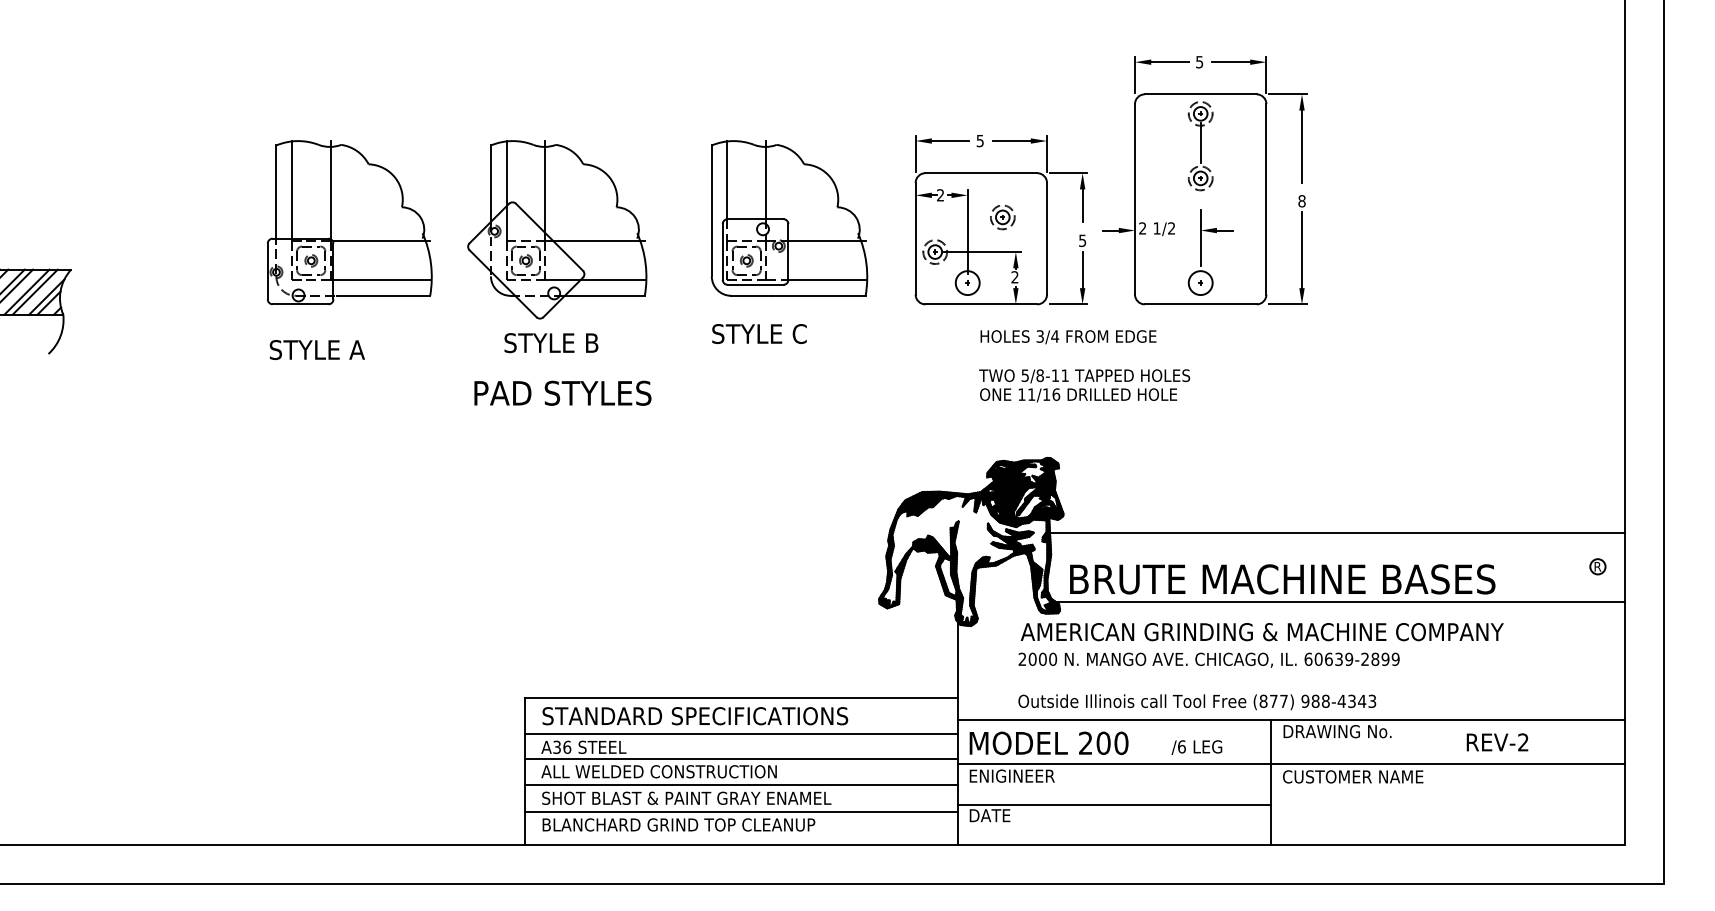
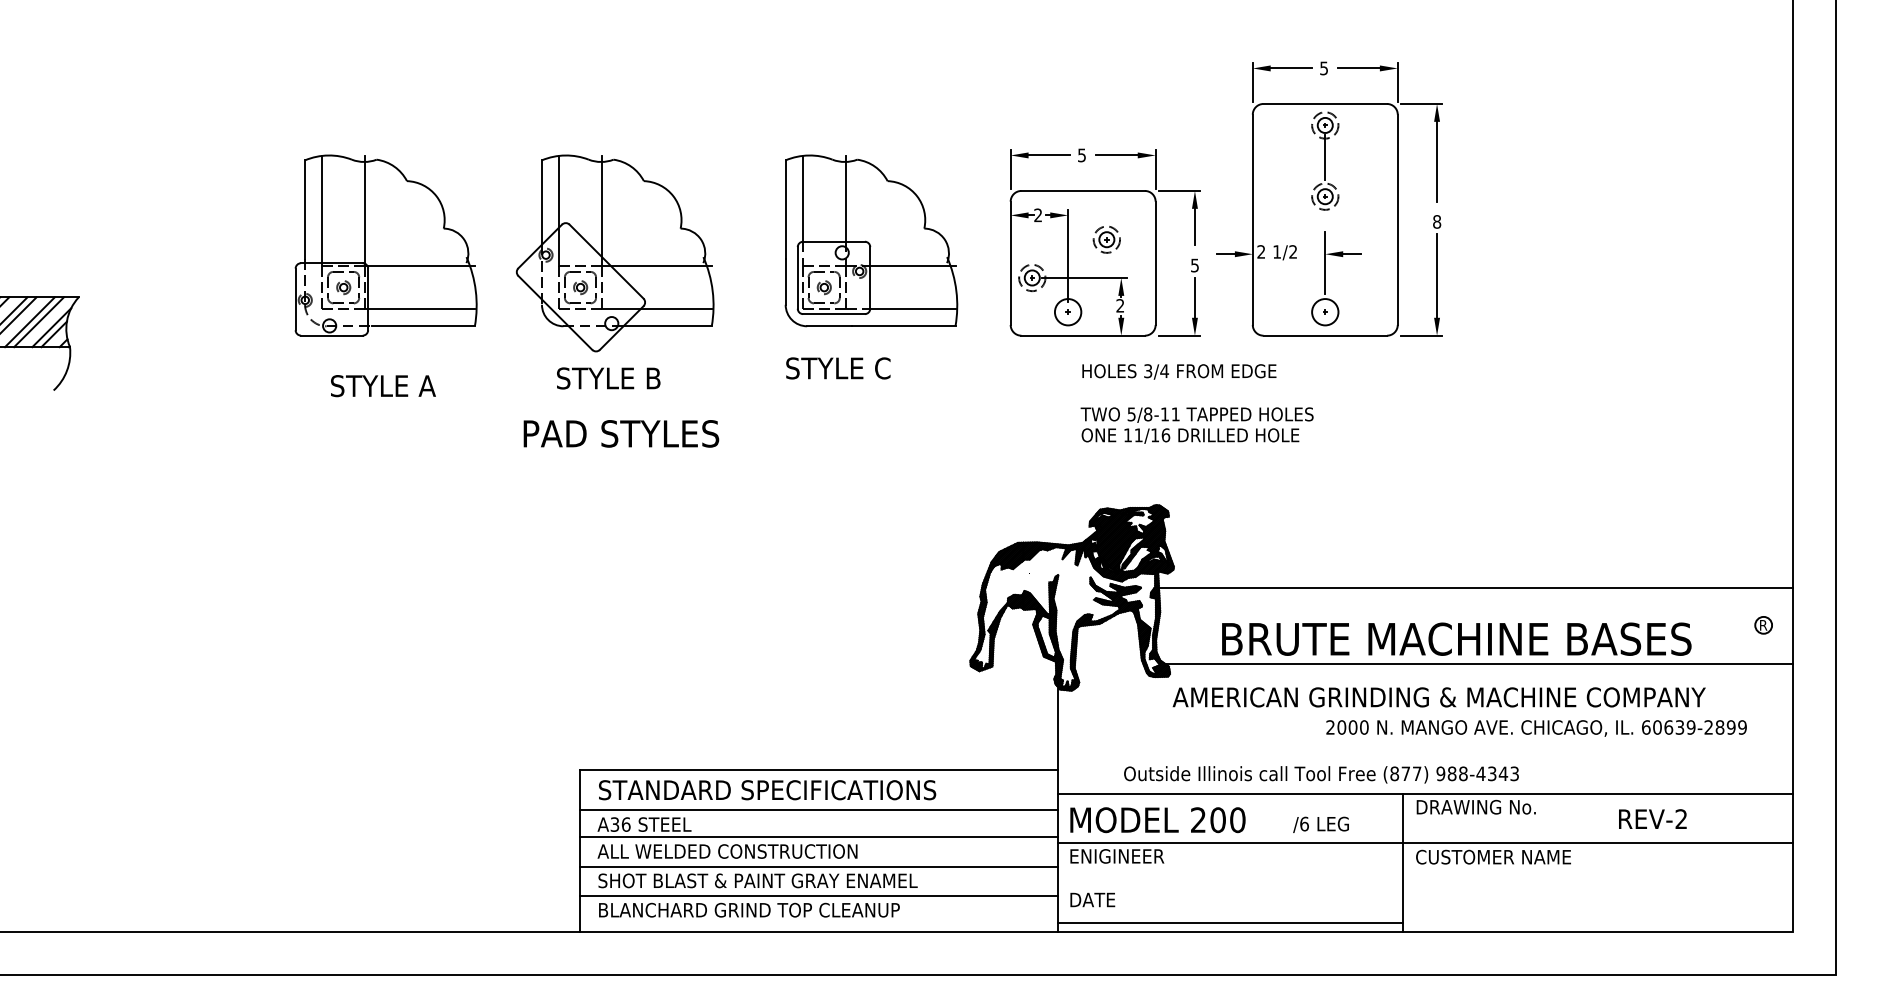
text: (317, 350) -> (383, 386), moved
text: (1282, 578) -> (1456, 638), moved
text: (1261, 632) -> (1438, 697), moved
text: (1209, 660) -> (1536, 728), moved
line: (1114, 805) -> (1230, 923), moved

